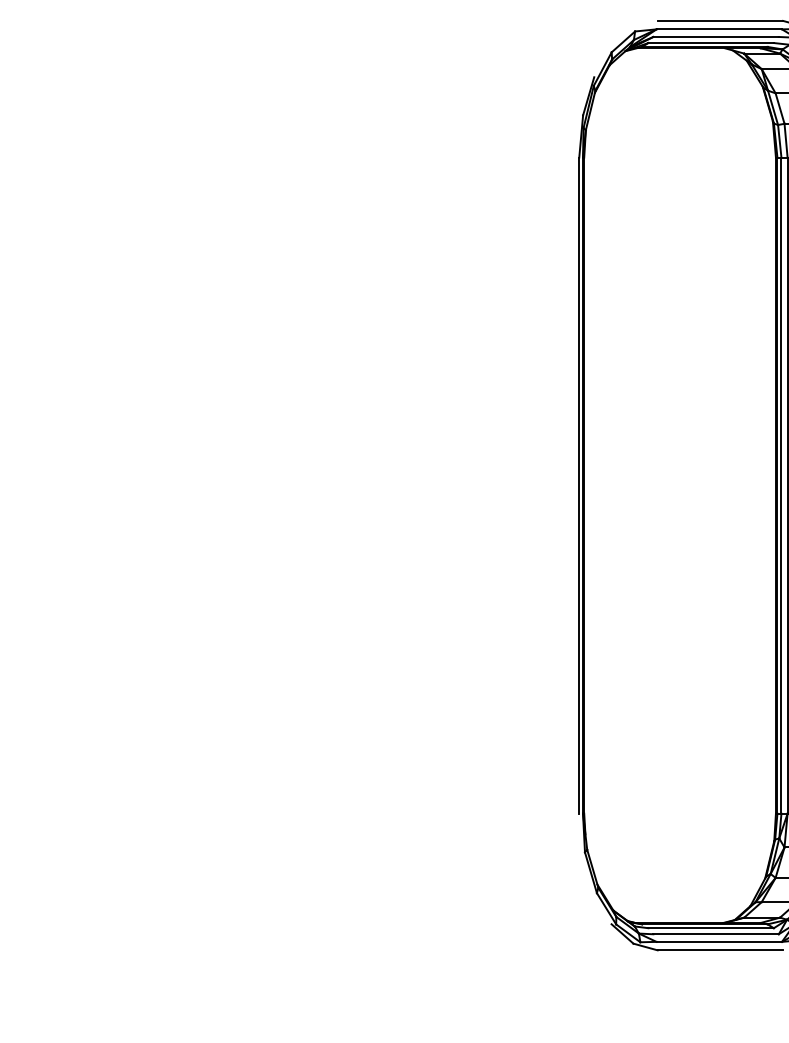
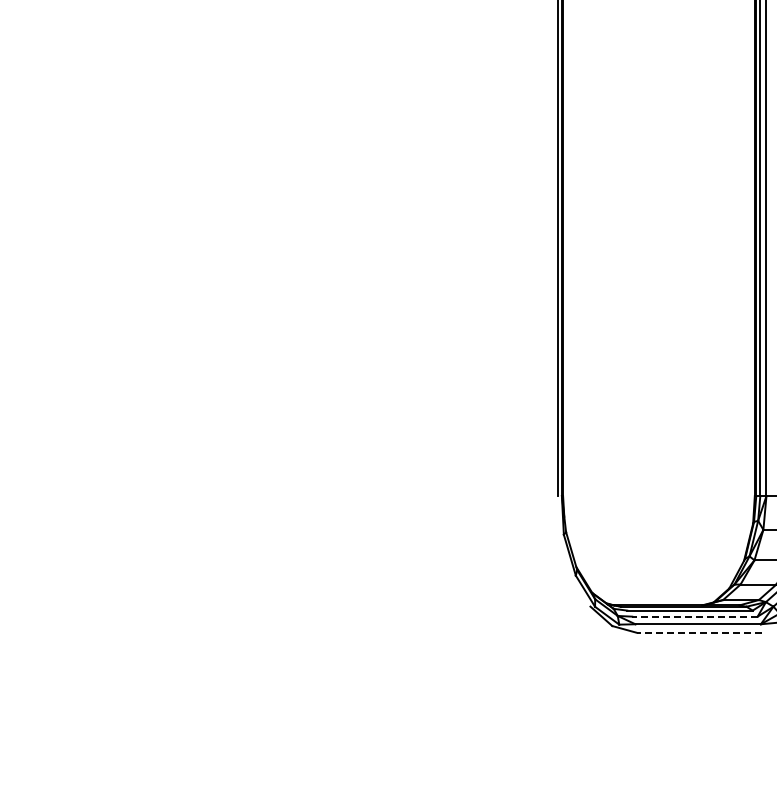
line: (716, 934) -> (695, 616), solid -> dashed
line: (720, 950) -> (699, 632), solid -> dashed

